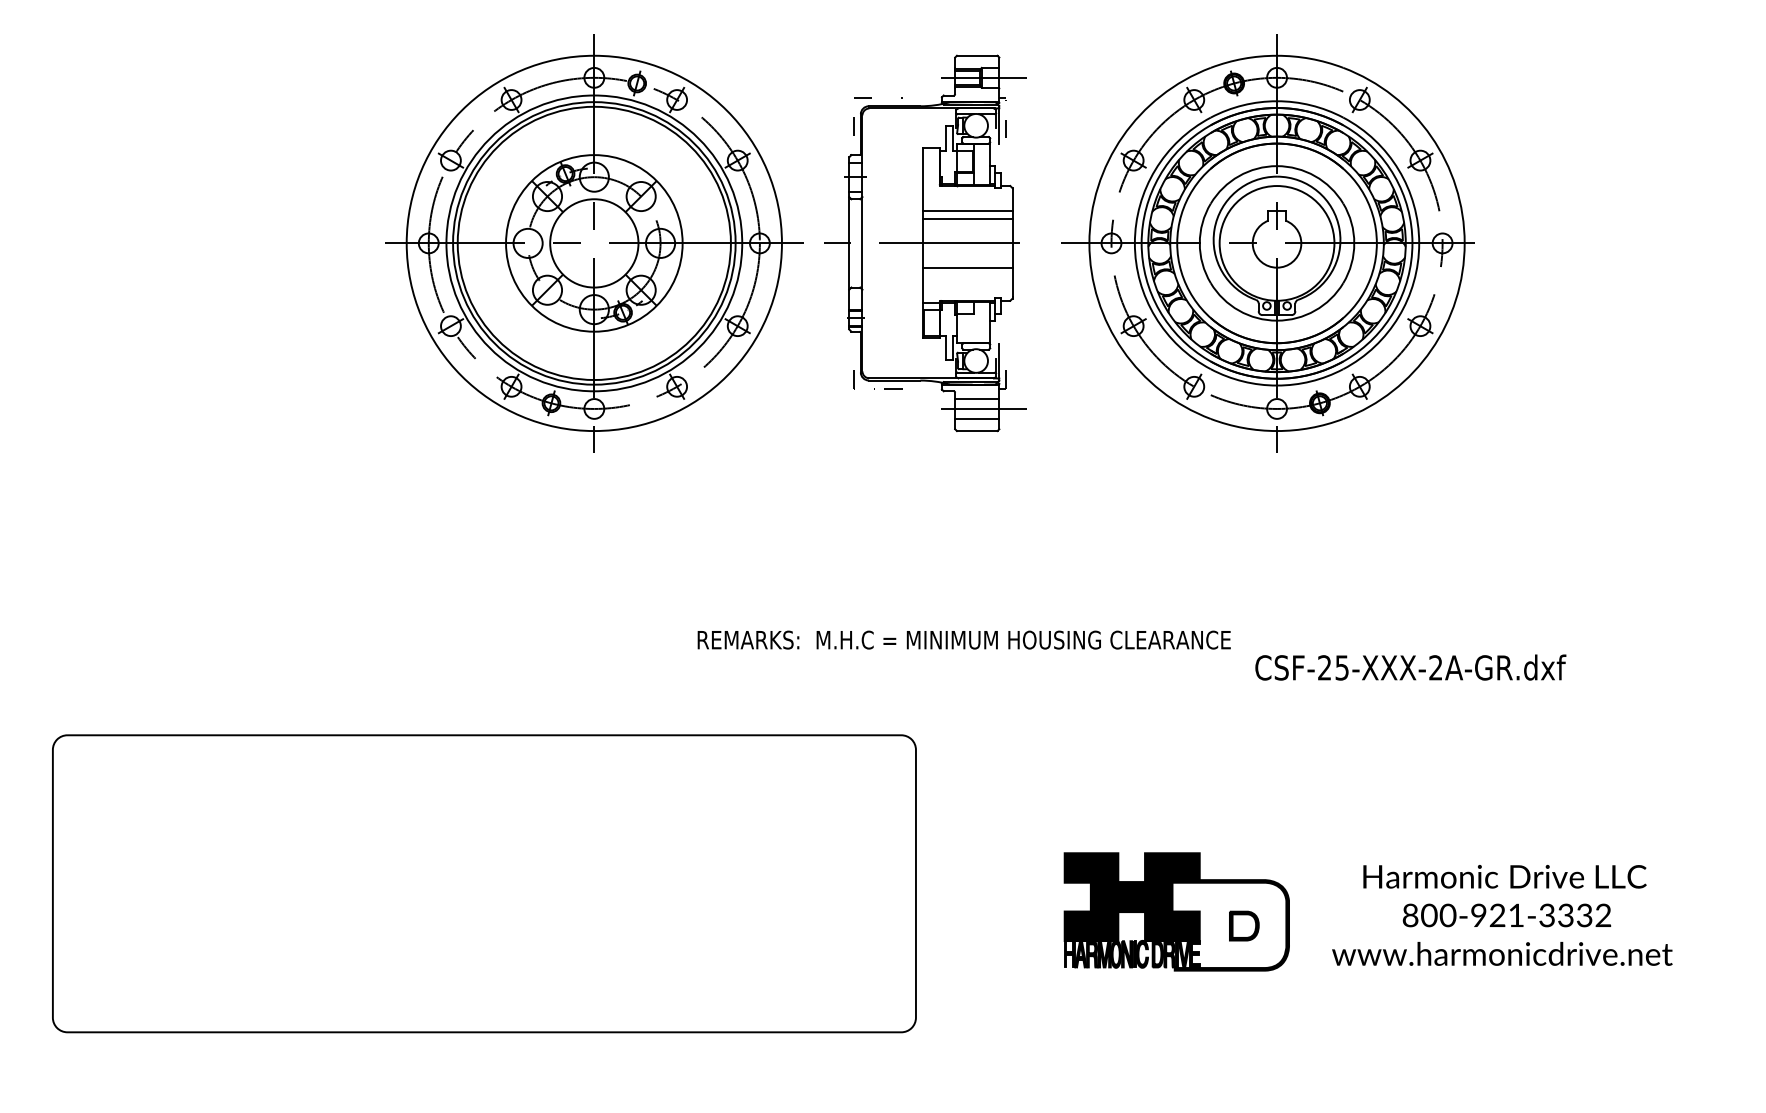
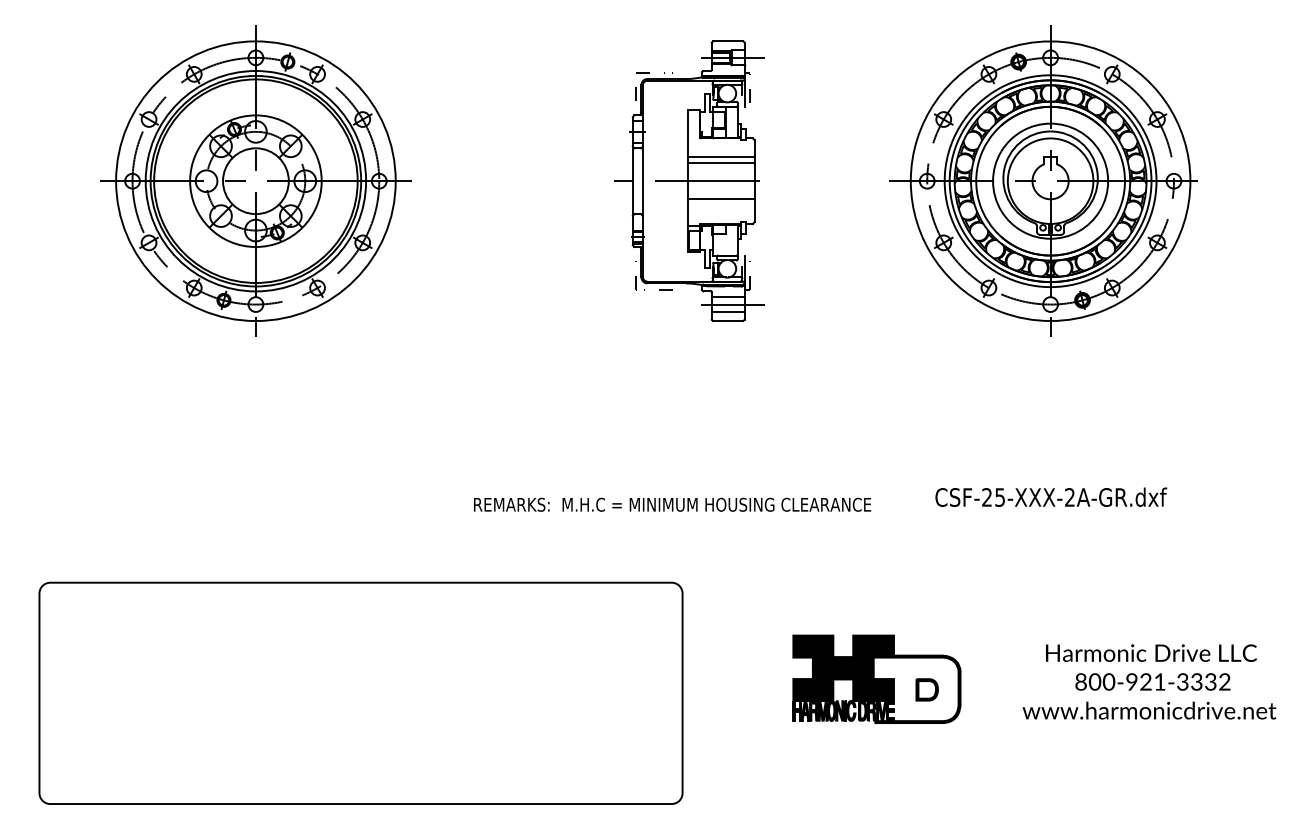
part: (593, 242) -> (255, 180), moved
part: (1267, 242) -> (1043, 180), moved
text: (964, 639) -> (672, 504), moved
part: (483, 882) -> (360, 692), moved
text: (1502, 914) -> (1149, 681), moved

